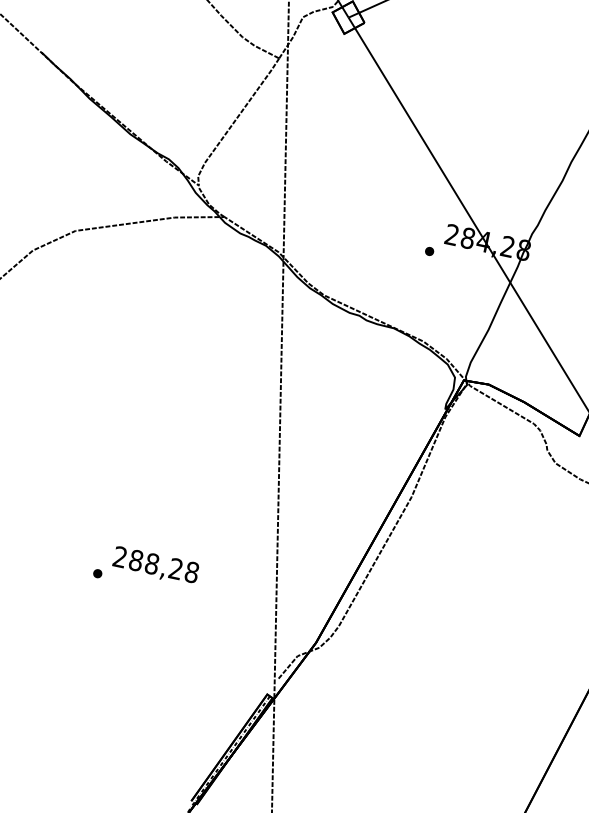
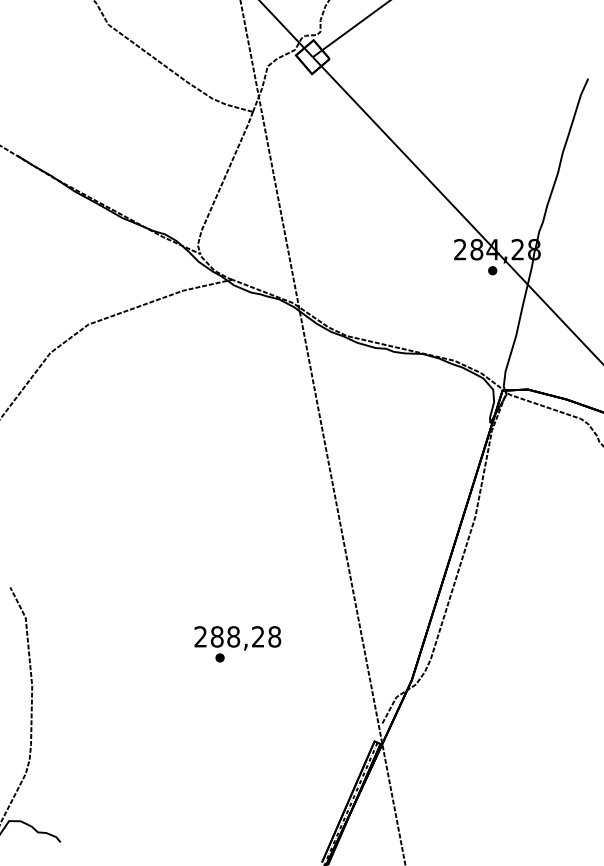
part: (429, 251) -> (492, 270), moved
part: (97, 573) -> (219, 657), moved

